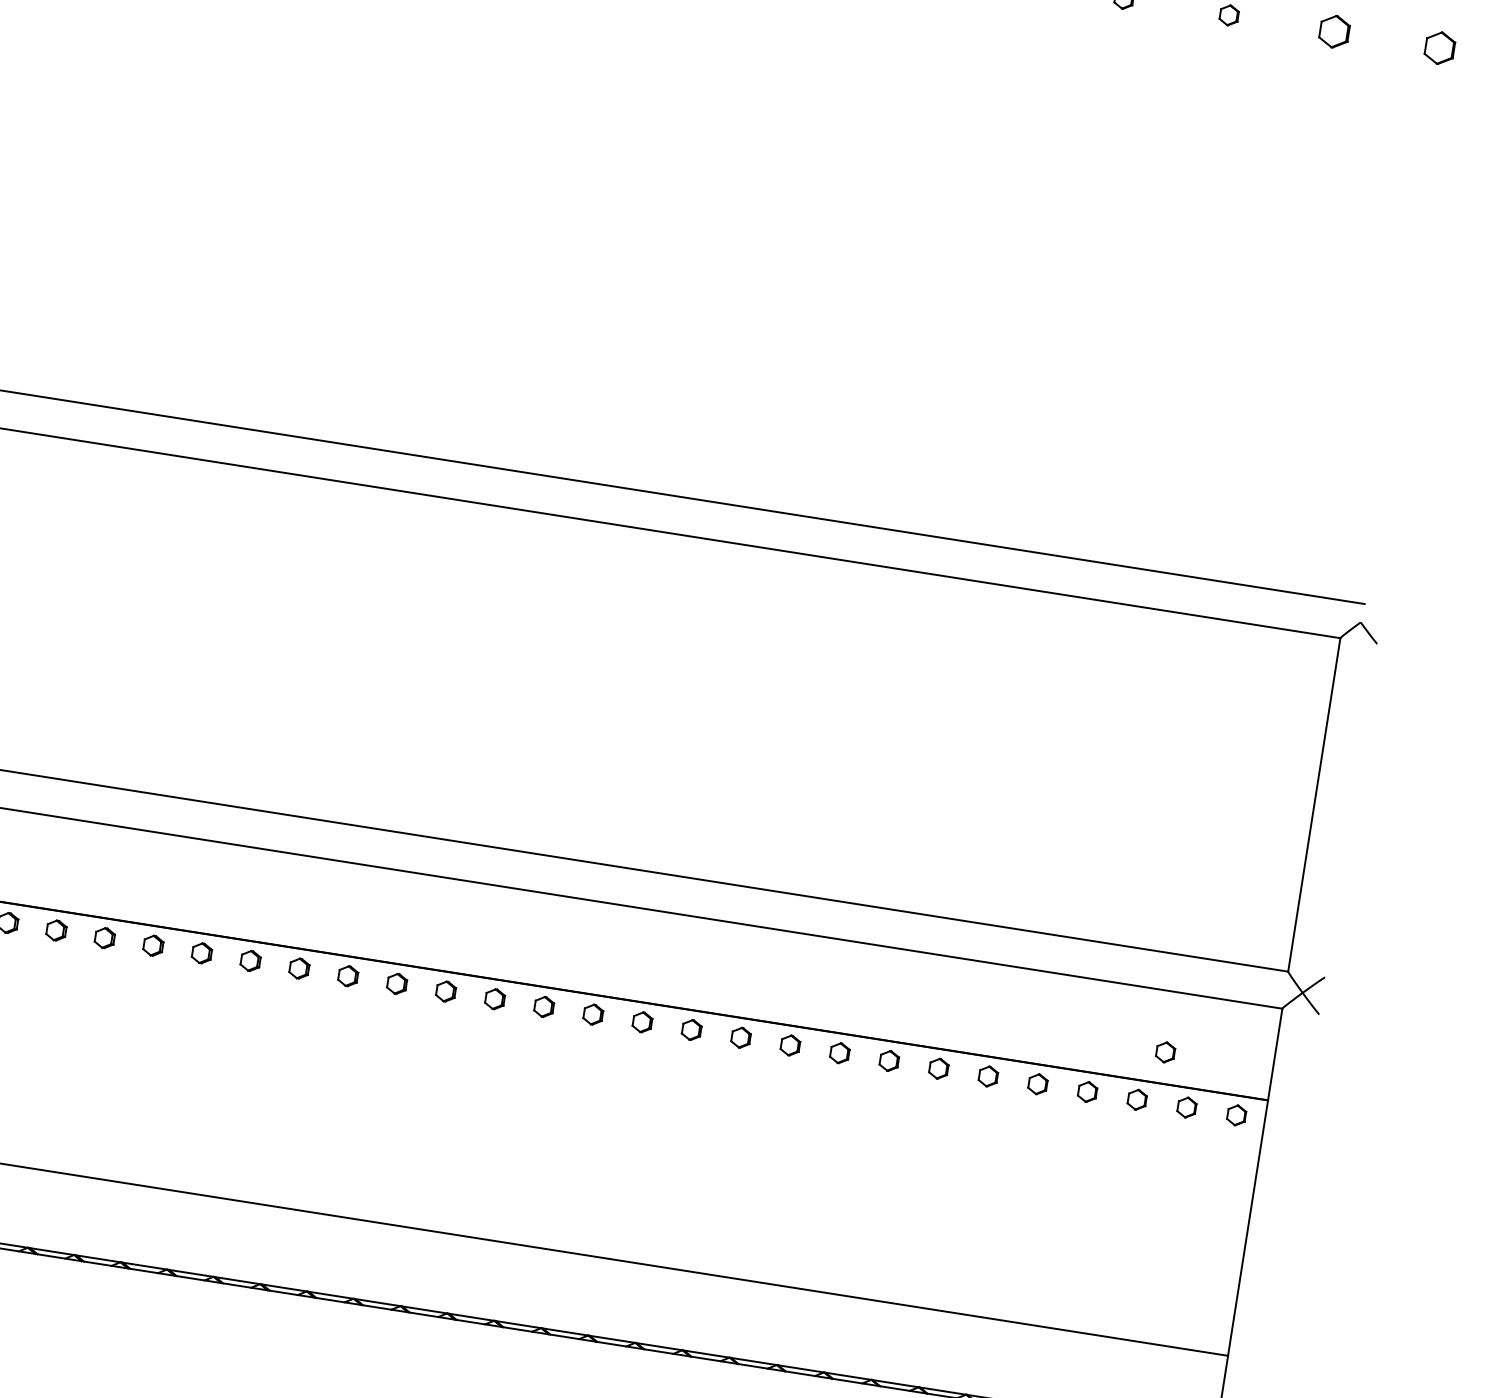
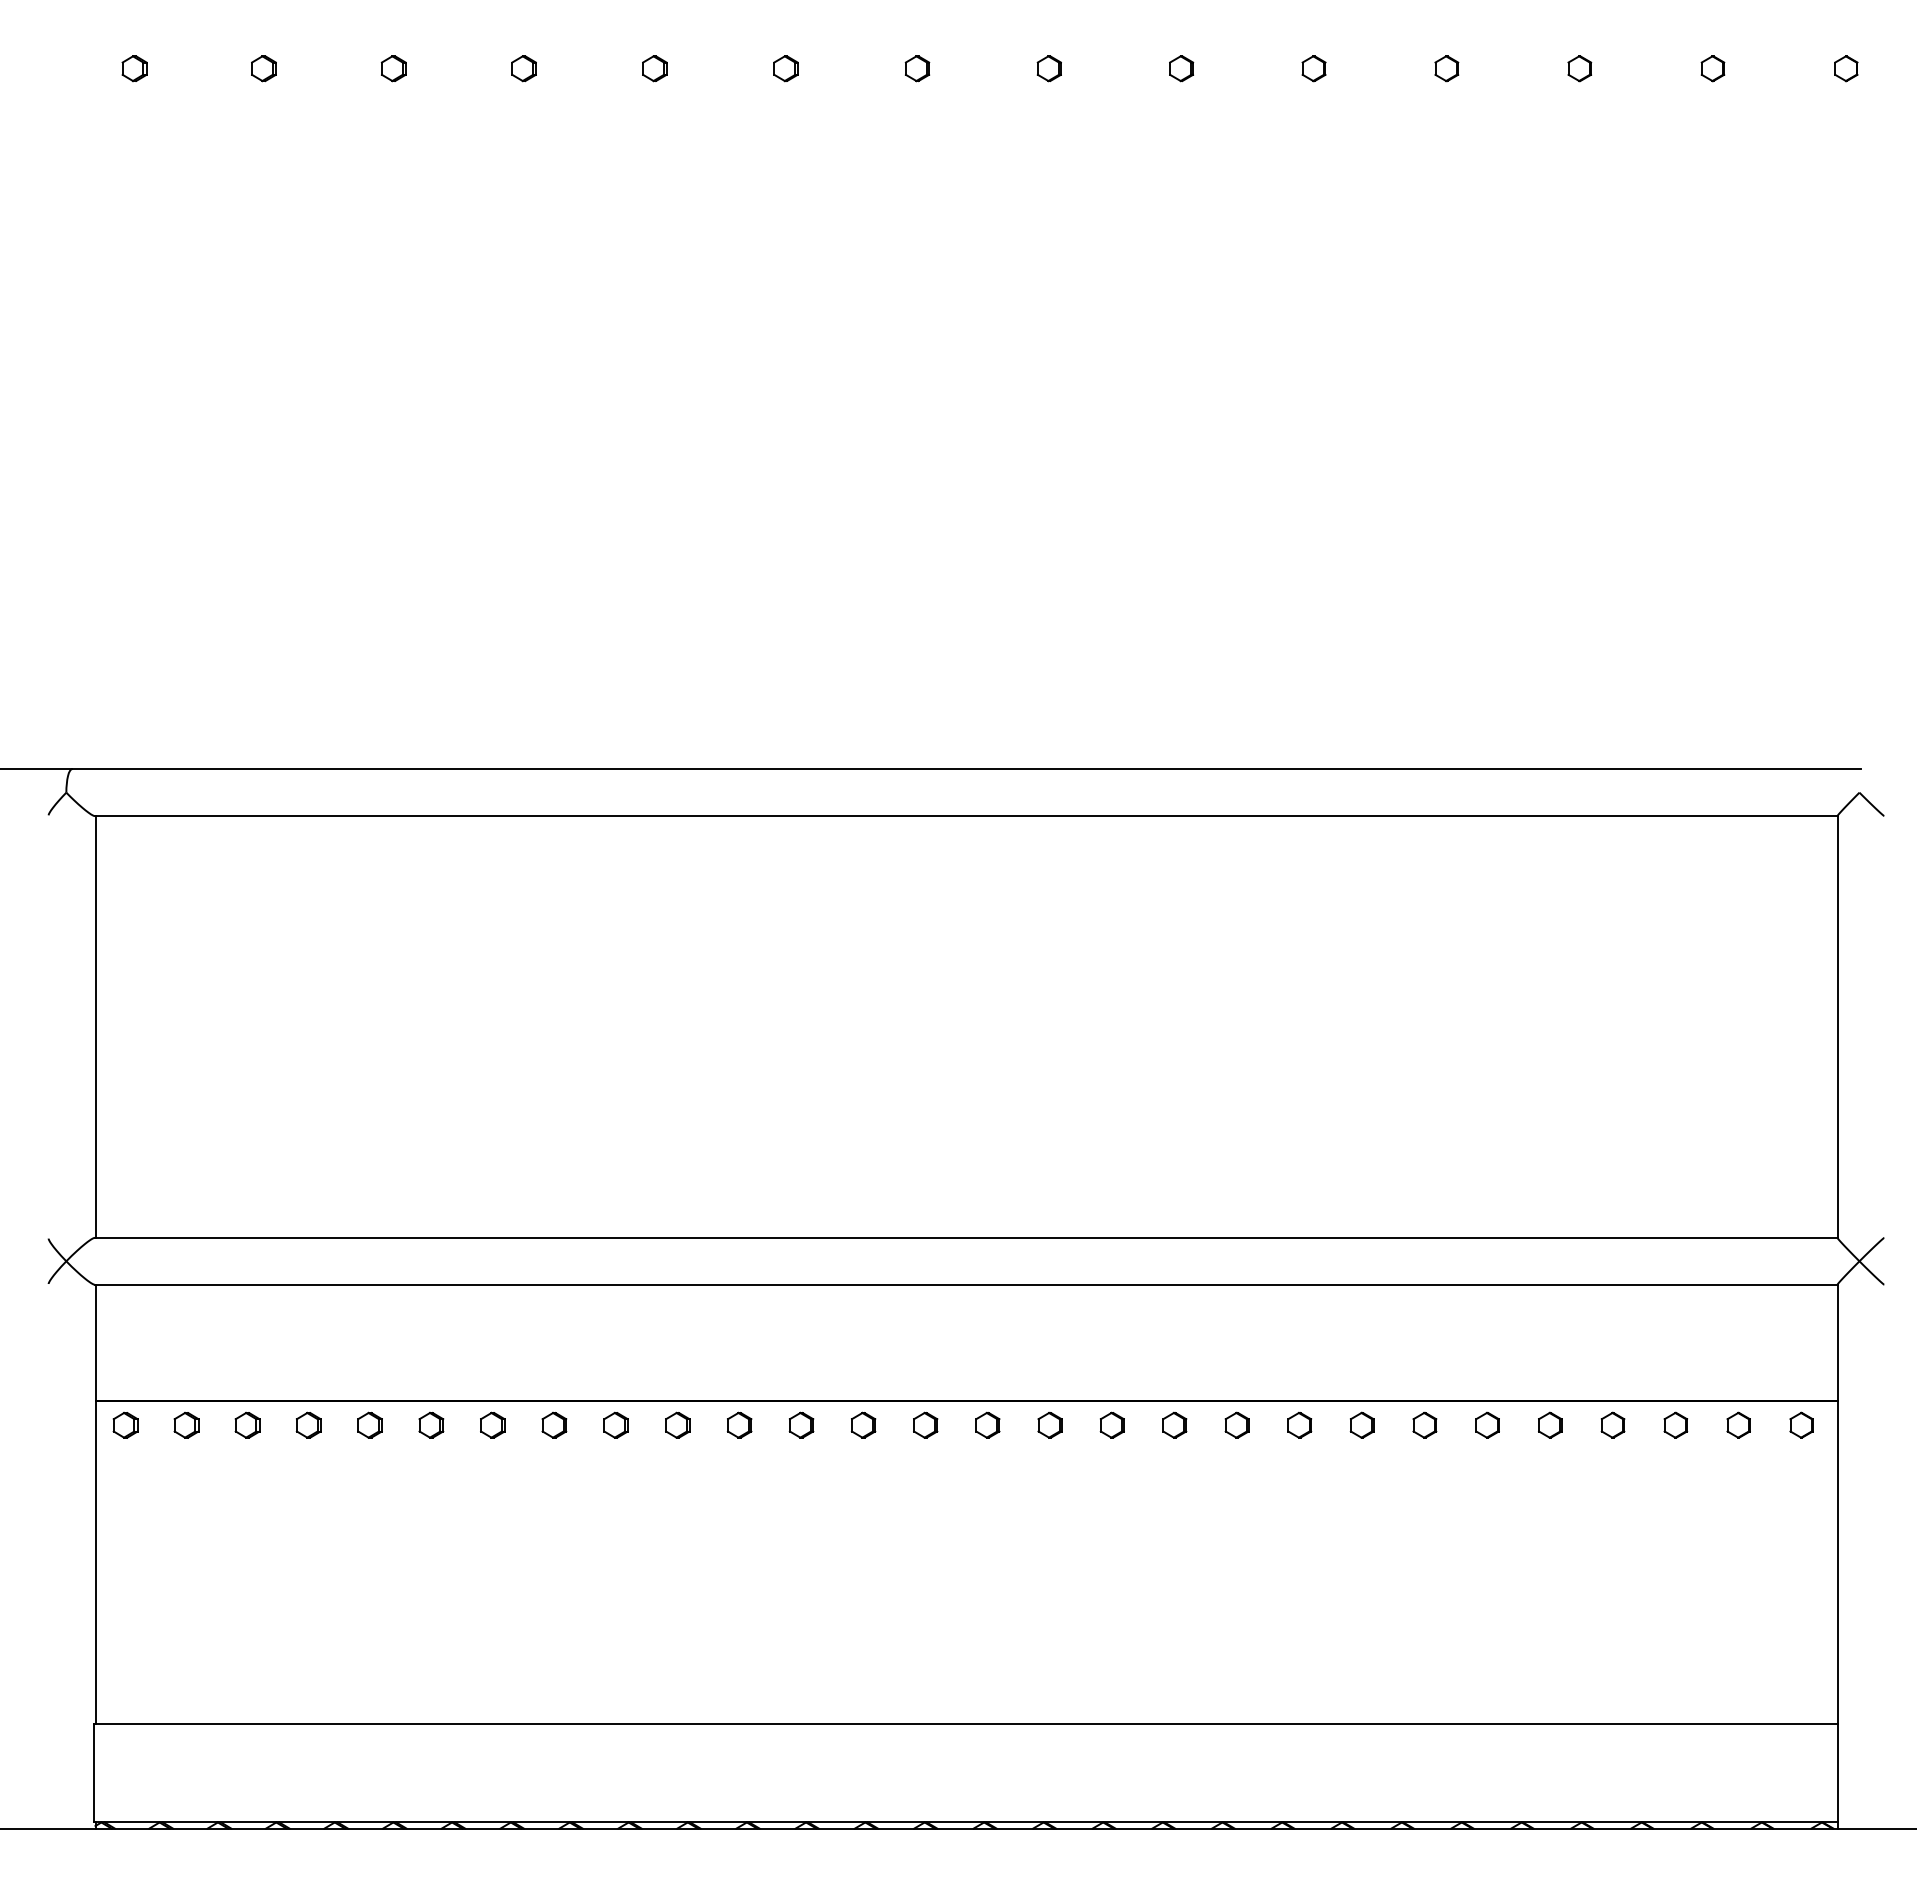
part: (1334, 31) -> (1712, 68), size x0.62
part: (1440, 48) -> (1846, 68), size x0.62
part: (1165, 1051) -> (1701, 1360), removed

